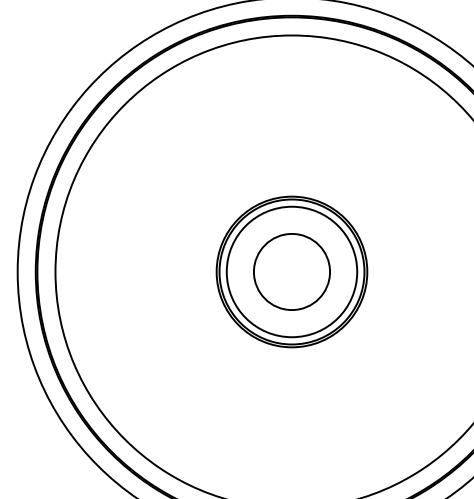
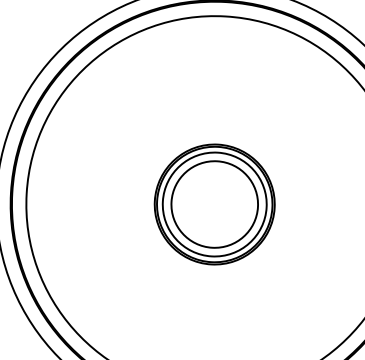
circle: (291, 271) -> (214, 204), size x1.43

